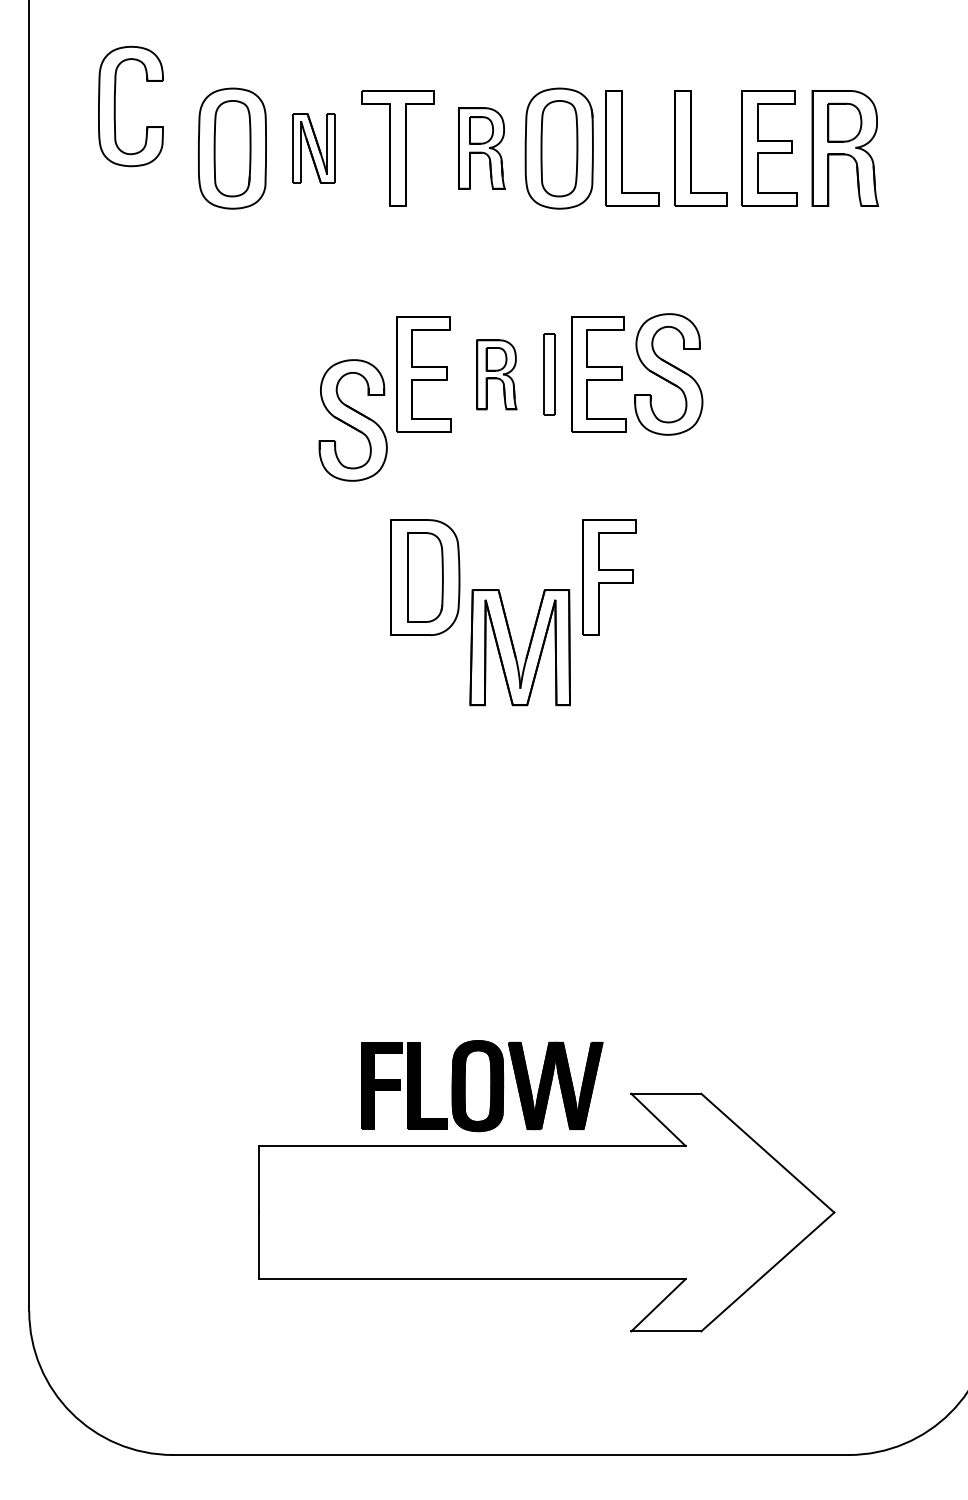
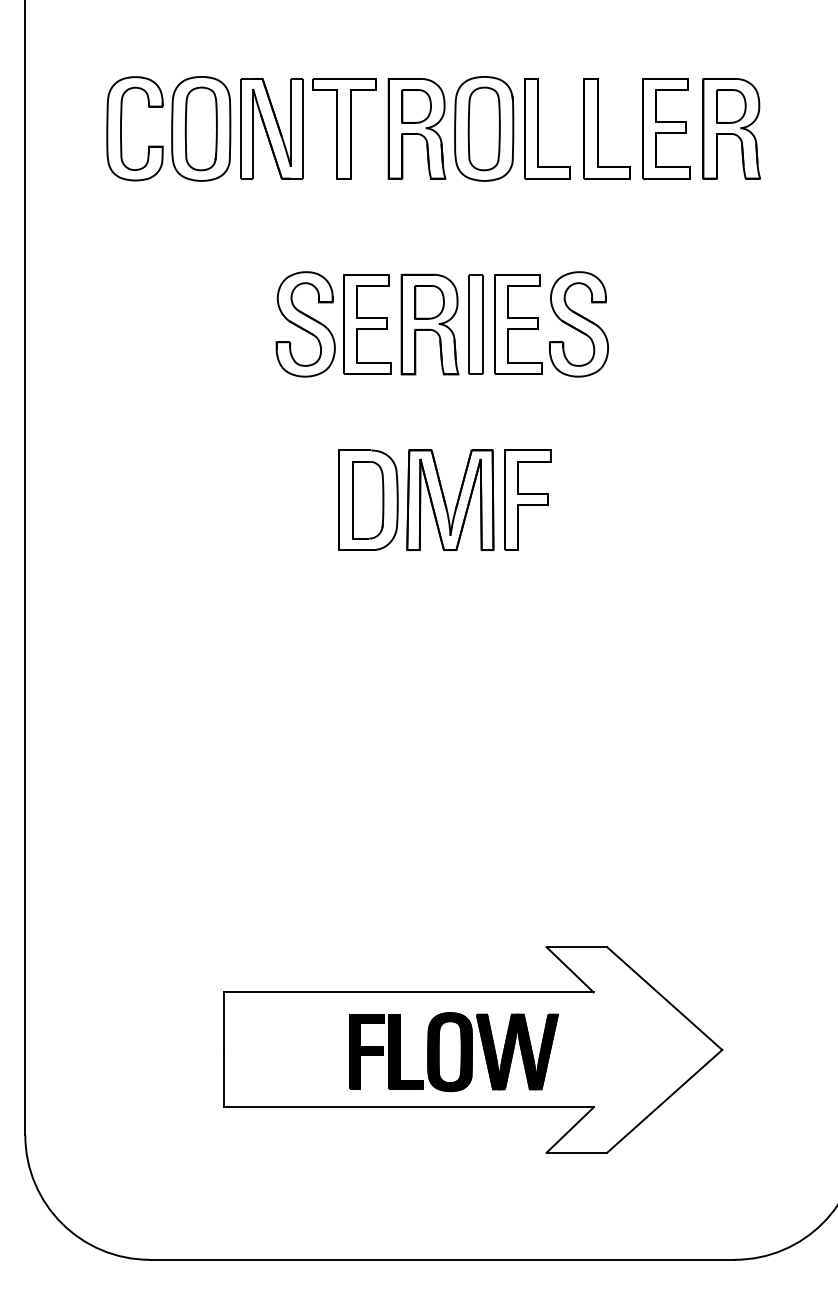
part: (115, 106) -> (121, 128), moved
part: (313, 148) -> (271, 128), size x1.67
part: (481, 148) -> (416, 128), size x1.43
part: (496, 374) -> (429, 324), size x1.67
part: (549, 374) -> (475, 324), size x1.43
part: (352, 420) -> (305, 324), moved
part: (519, 647) -> (449, 500), moved
part: (482, 1086) -> (454, 1052), moved

